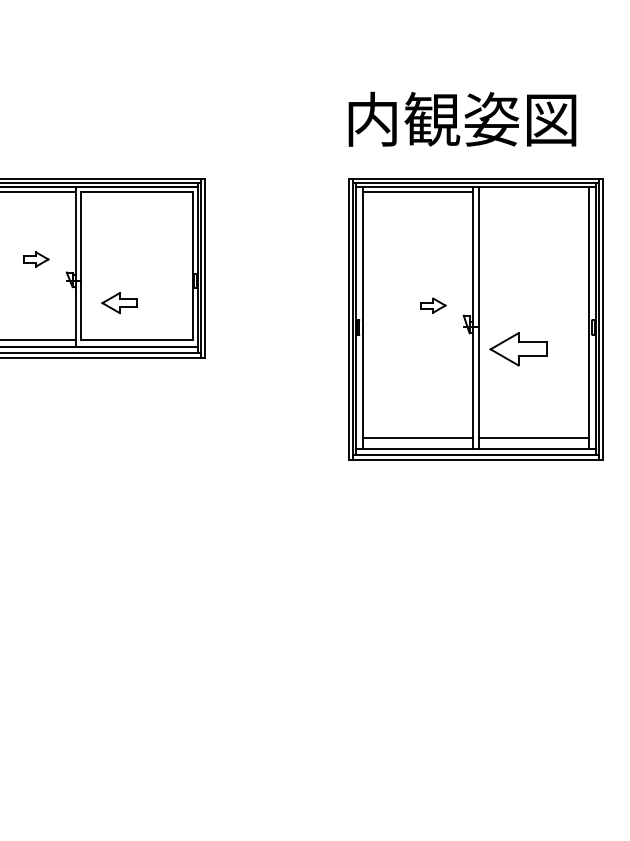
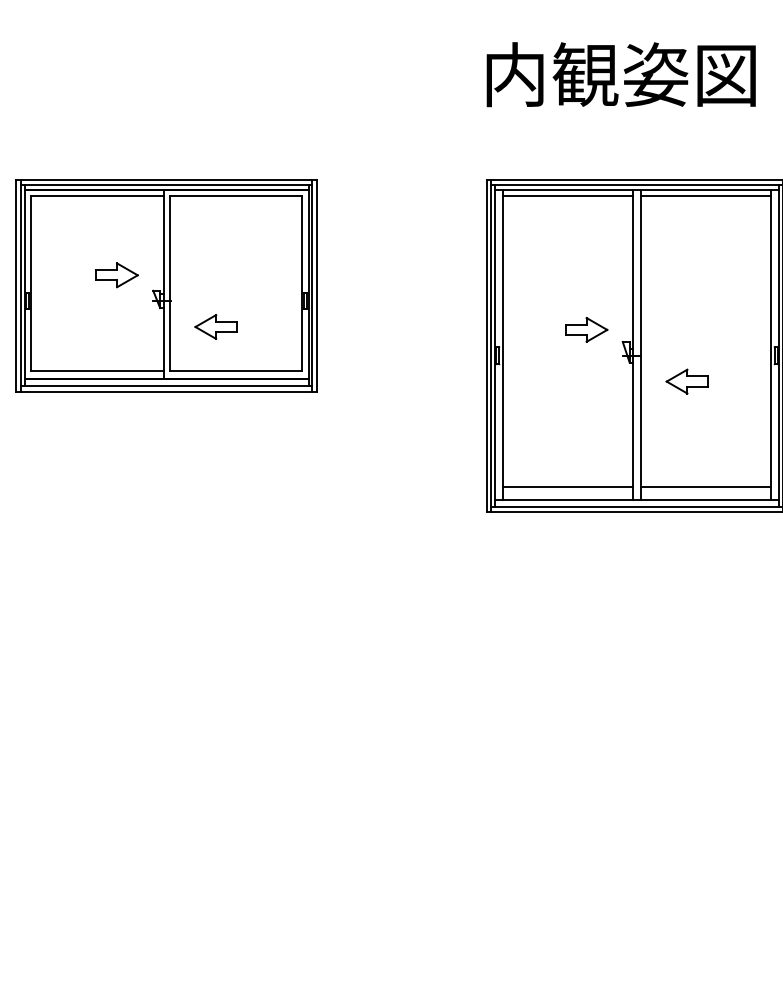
text: (461, 119) -> (620, 74), moved
line: (533, 191) -> (705, 195), added
part: (35, 259) -> (116, 275), size x1.43
part: (433, 305) -> (586, 329), size x1.43
part: (517, 349) -> (686, 381), size x0.62

